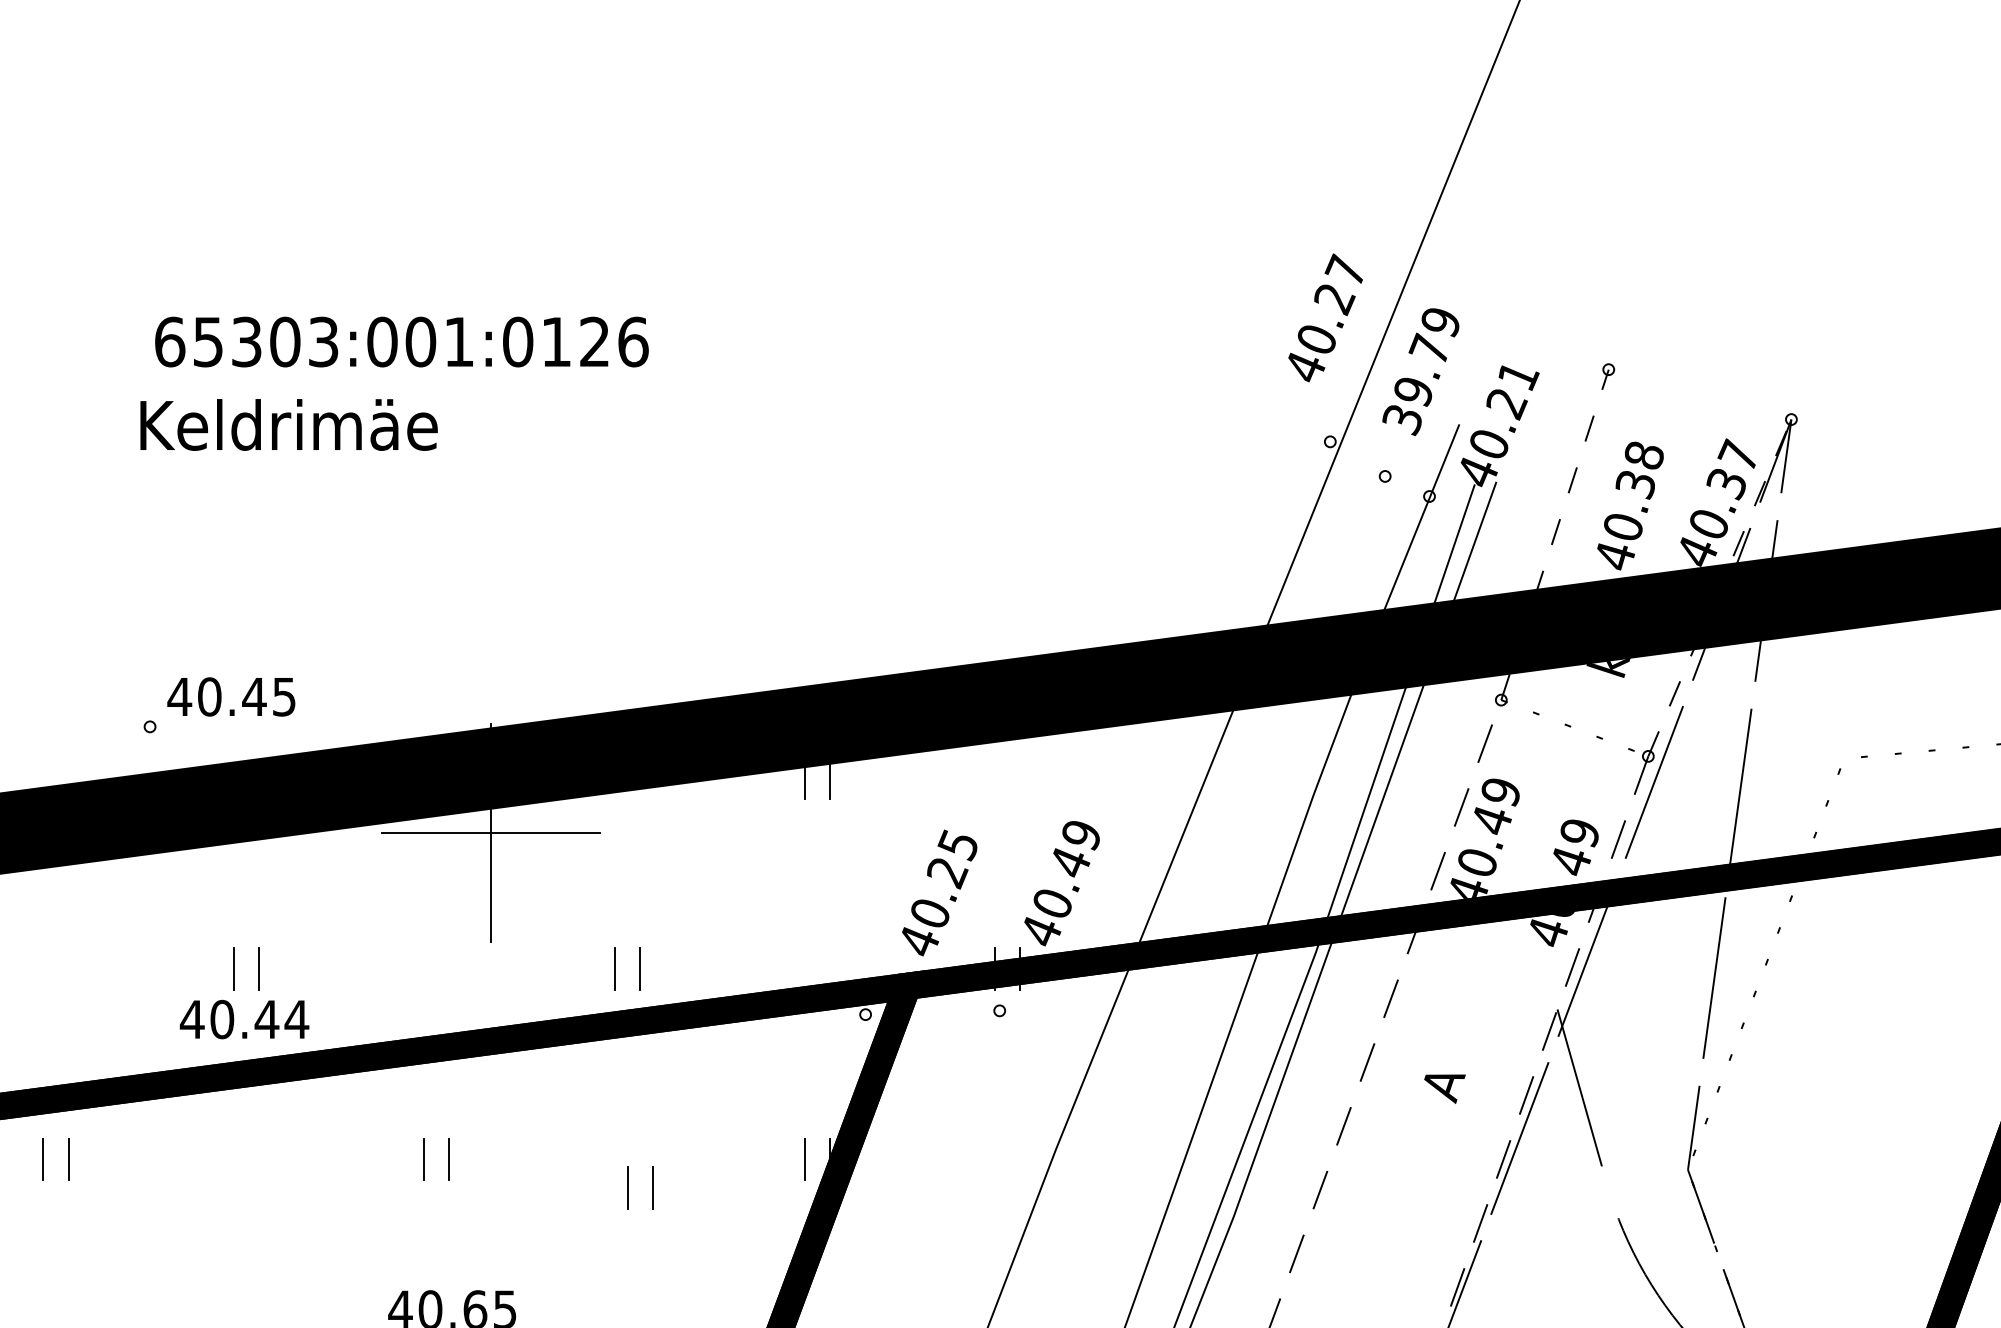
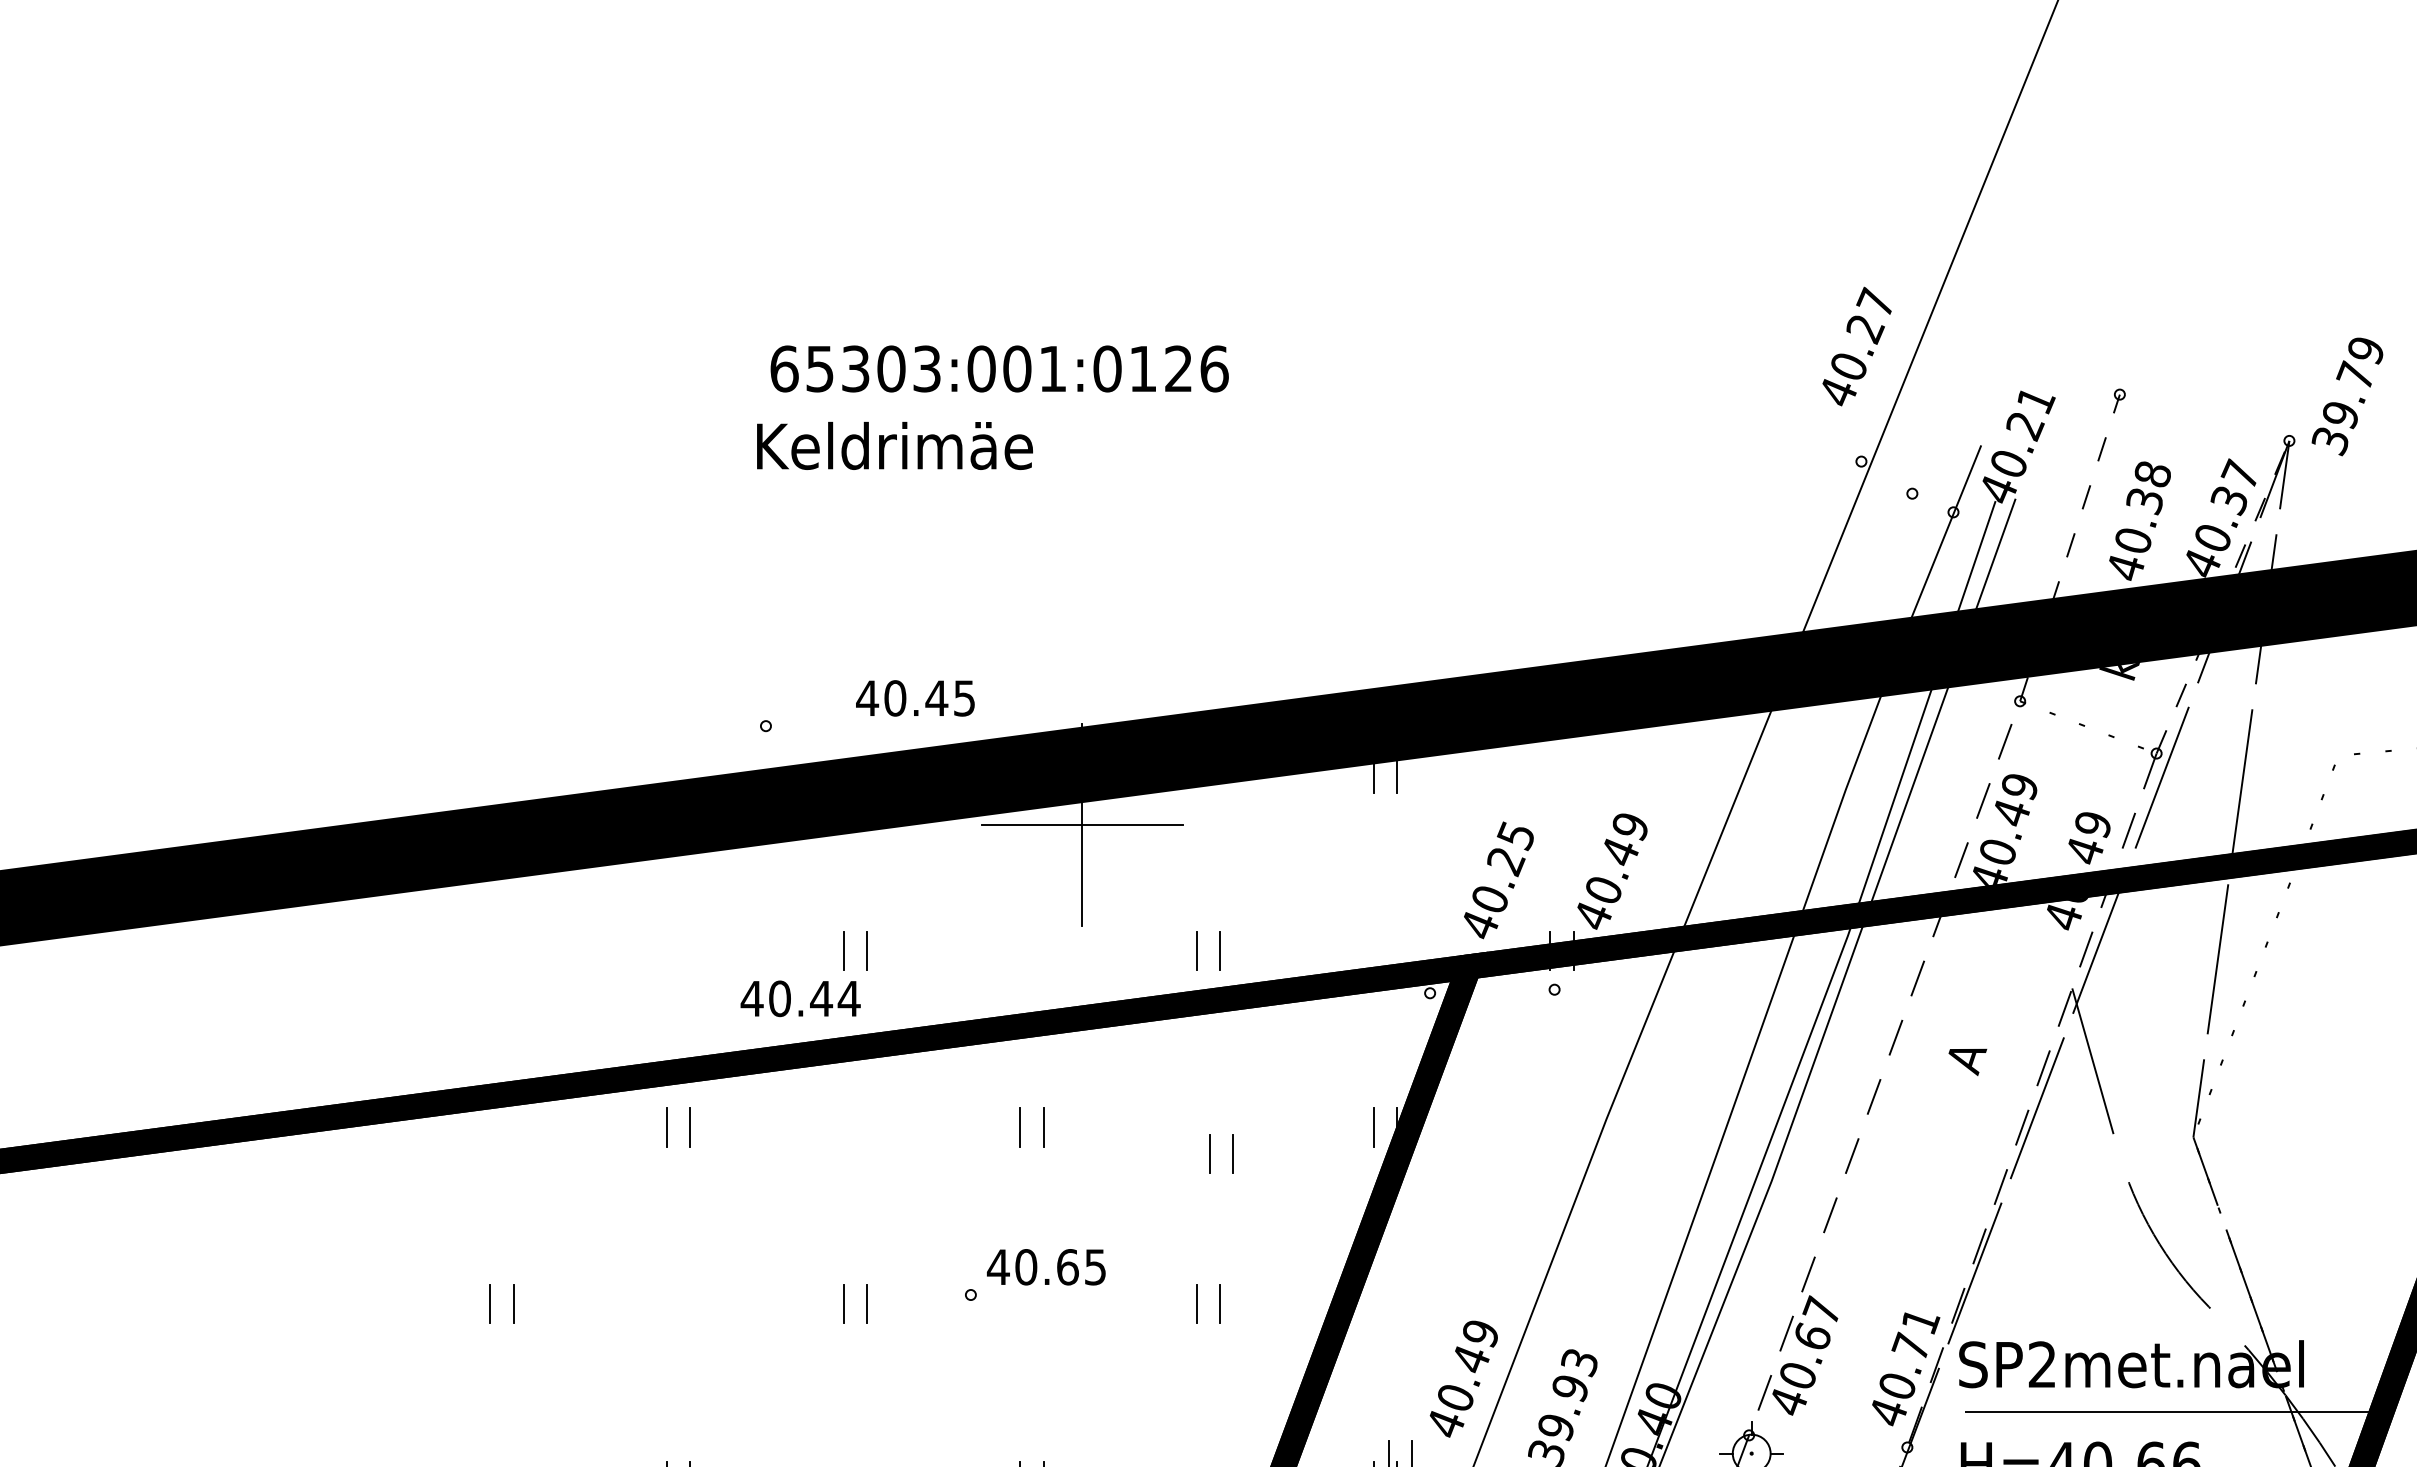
text: (1420, 371) -> (2347, 396), moved
text: (231, 697) -> (915, 698), moved
text: (244, 1019) -> (800, 998), moved

